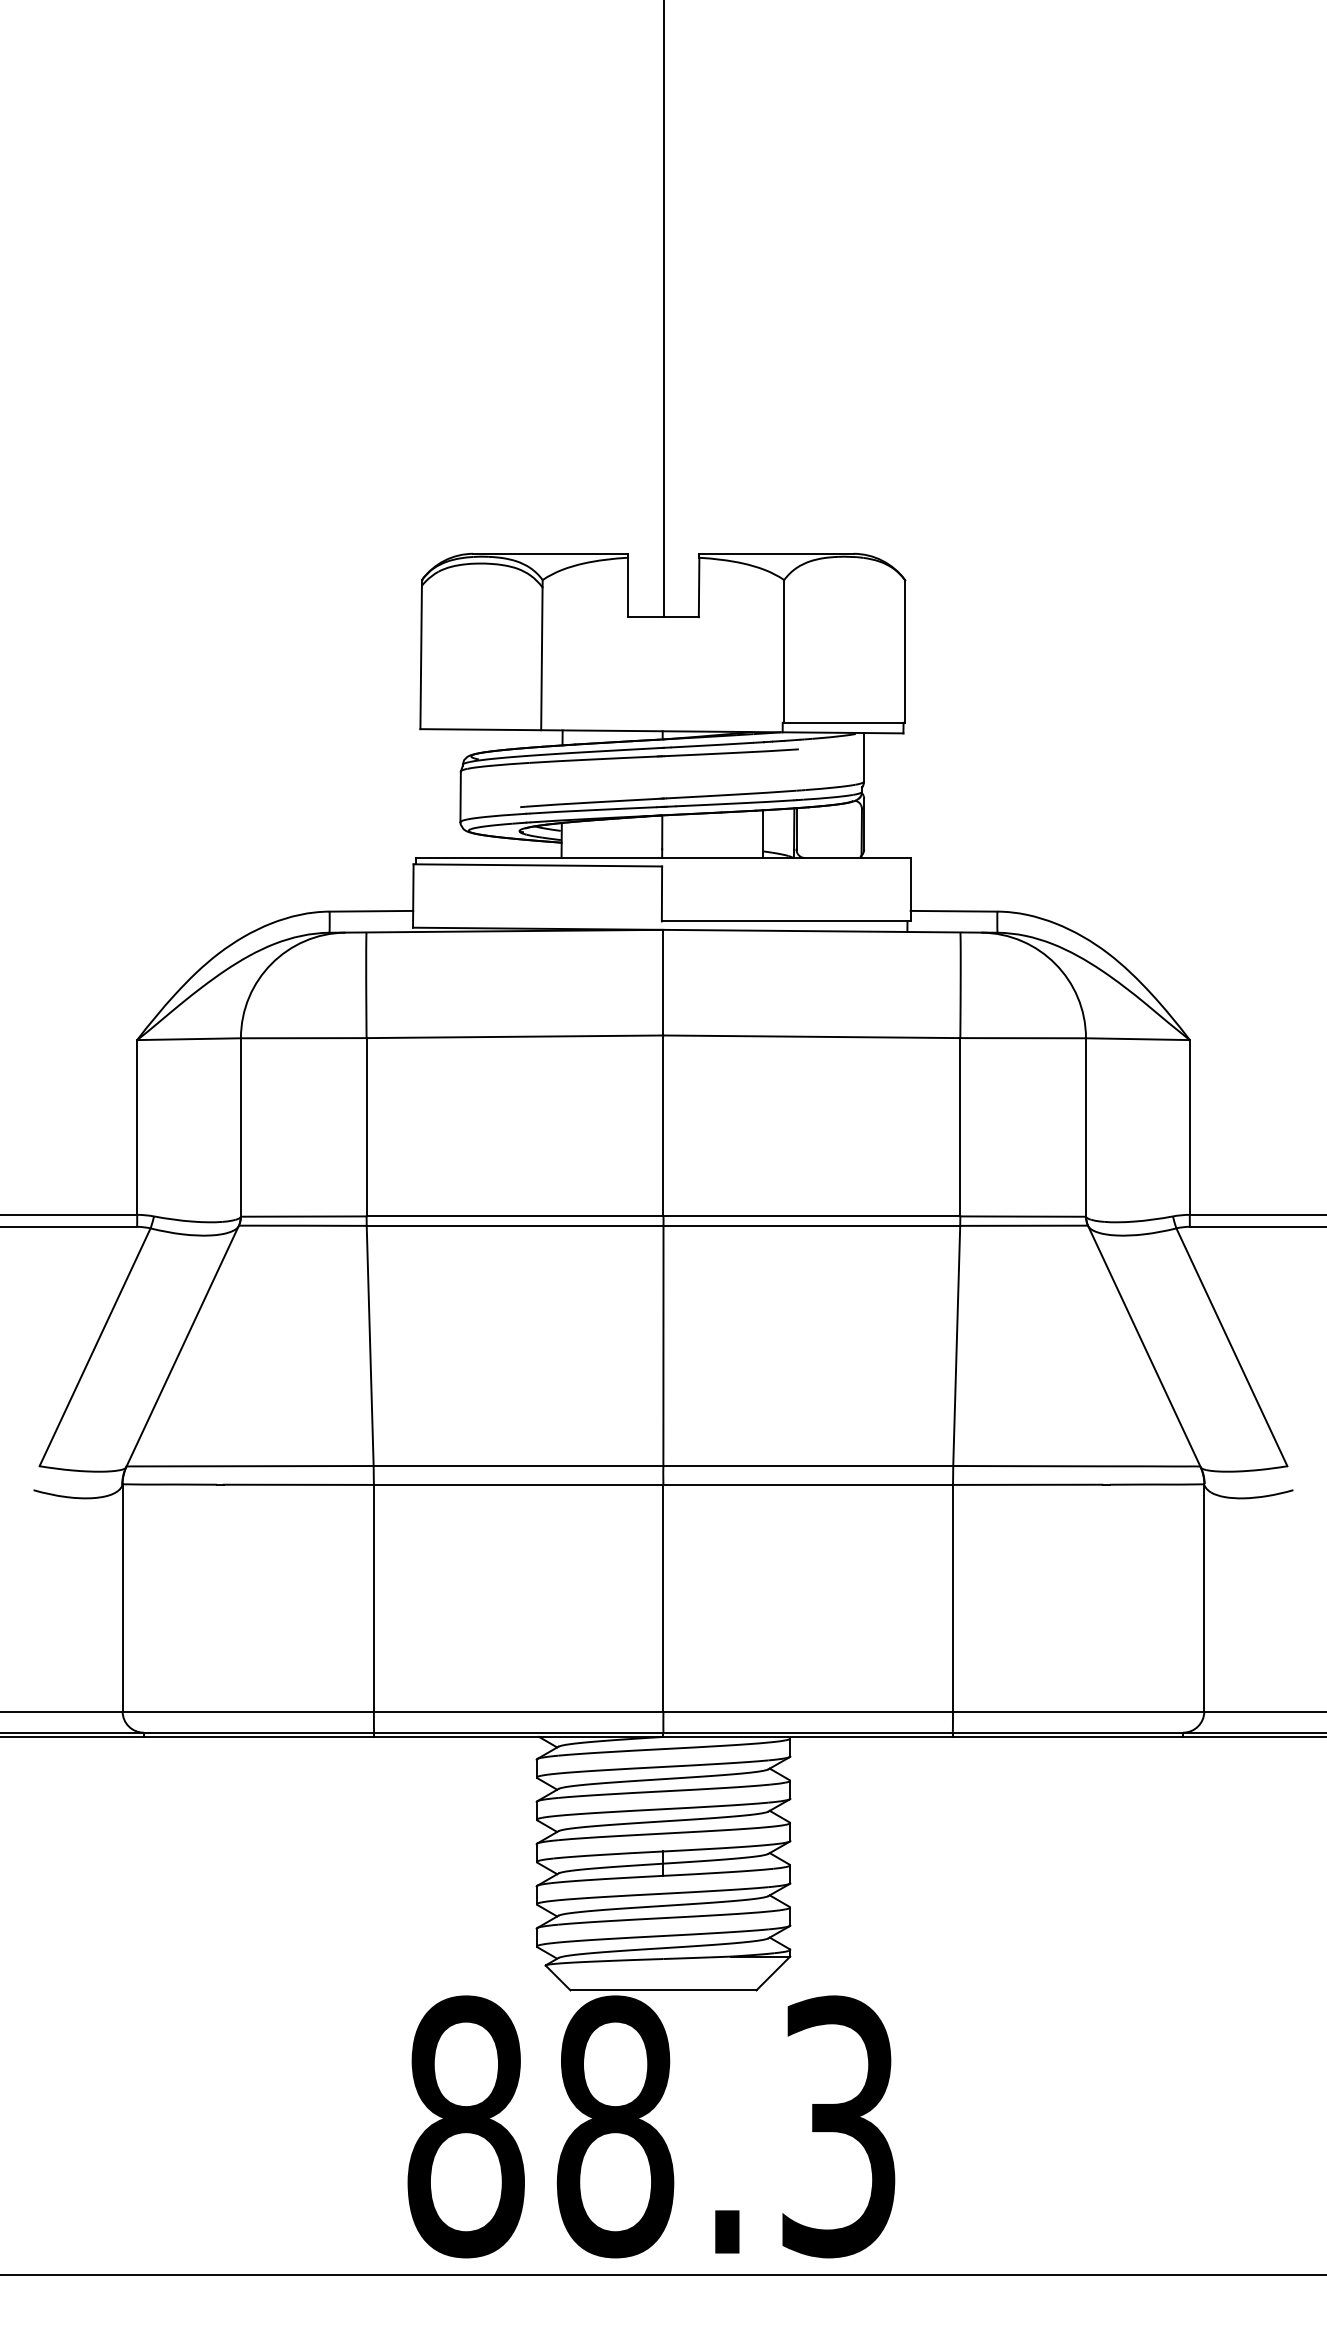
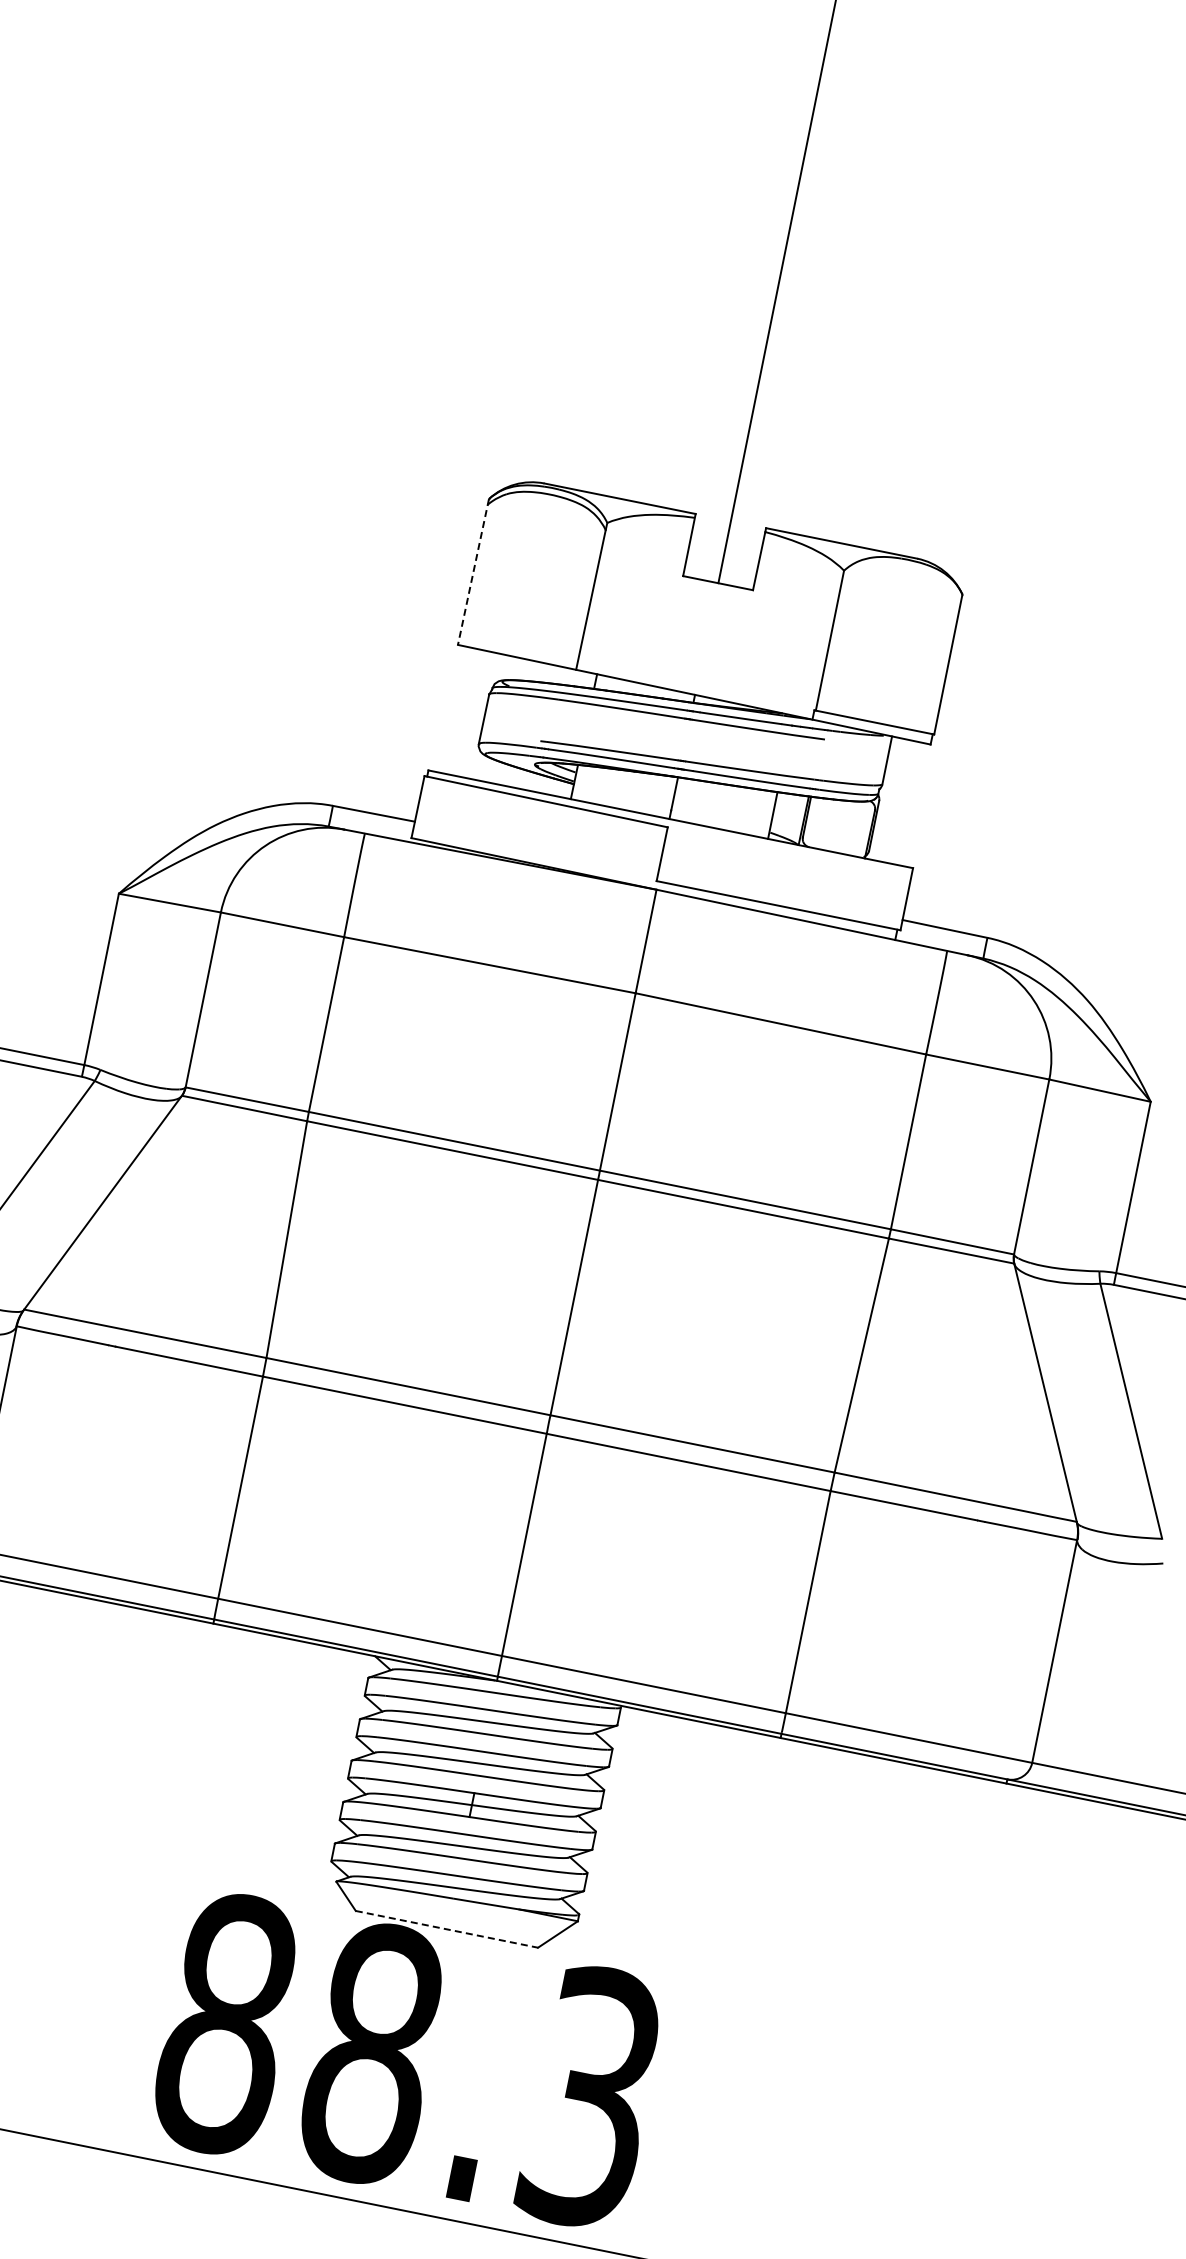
line: (421, 654) -> (473, 571), solid -> dashed
line: (664, 1990) -> (447, 1929), solid -> dashed

